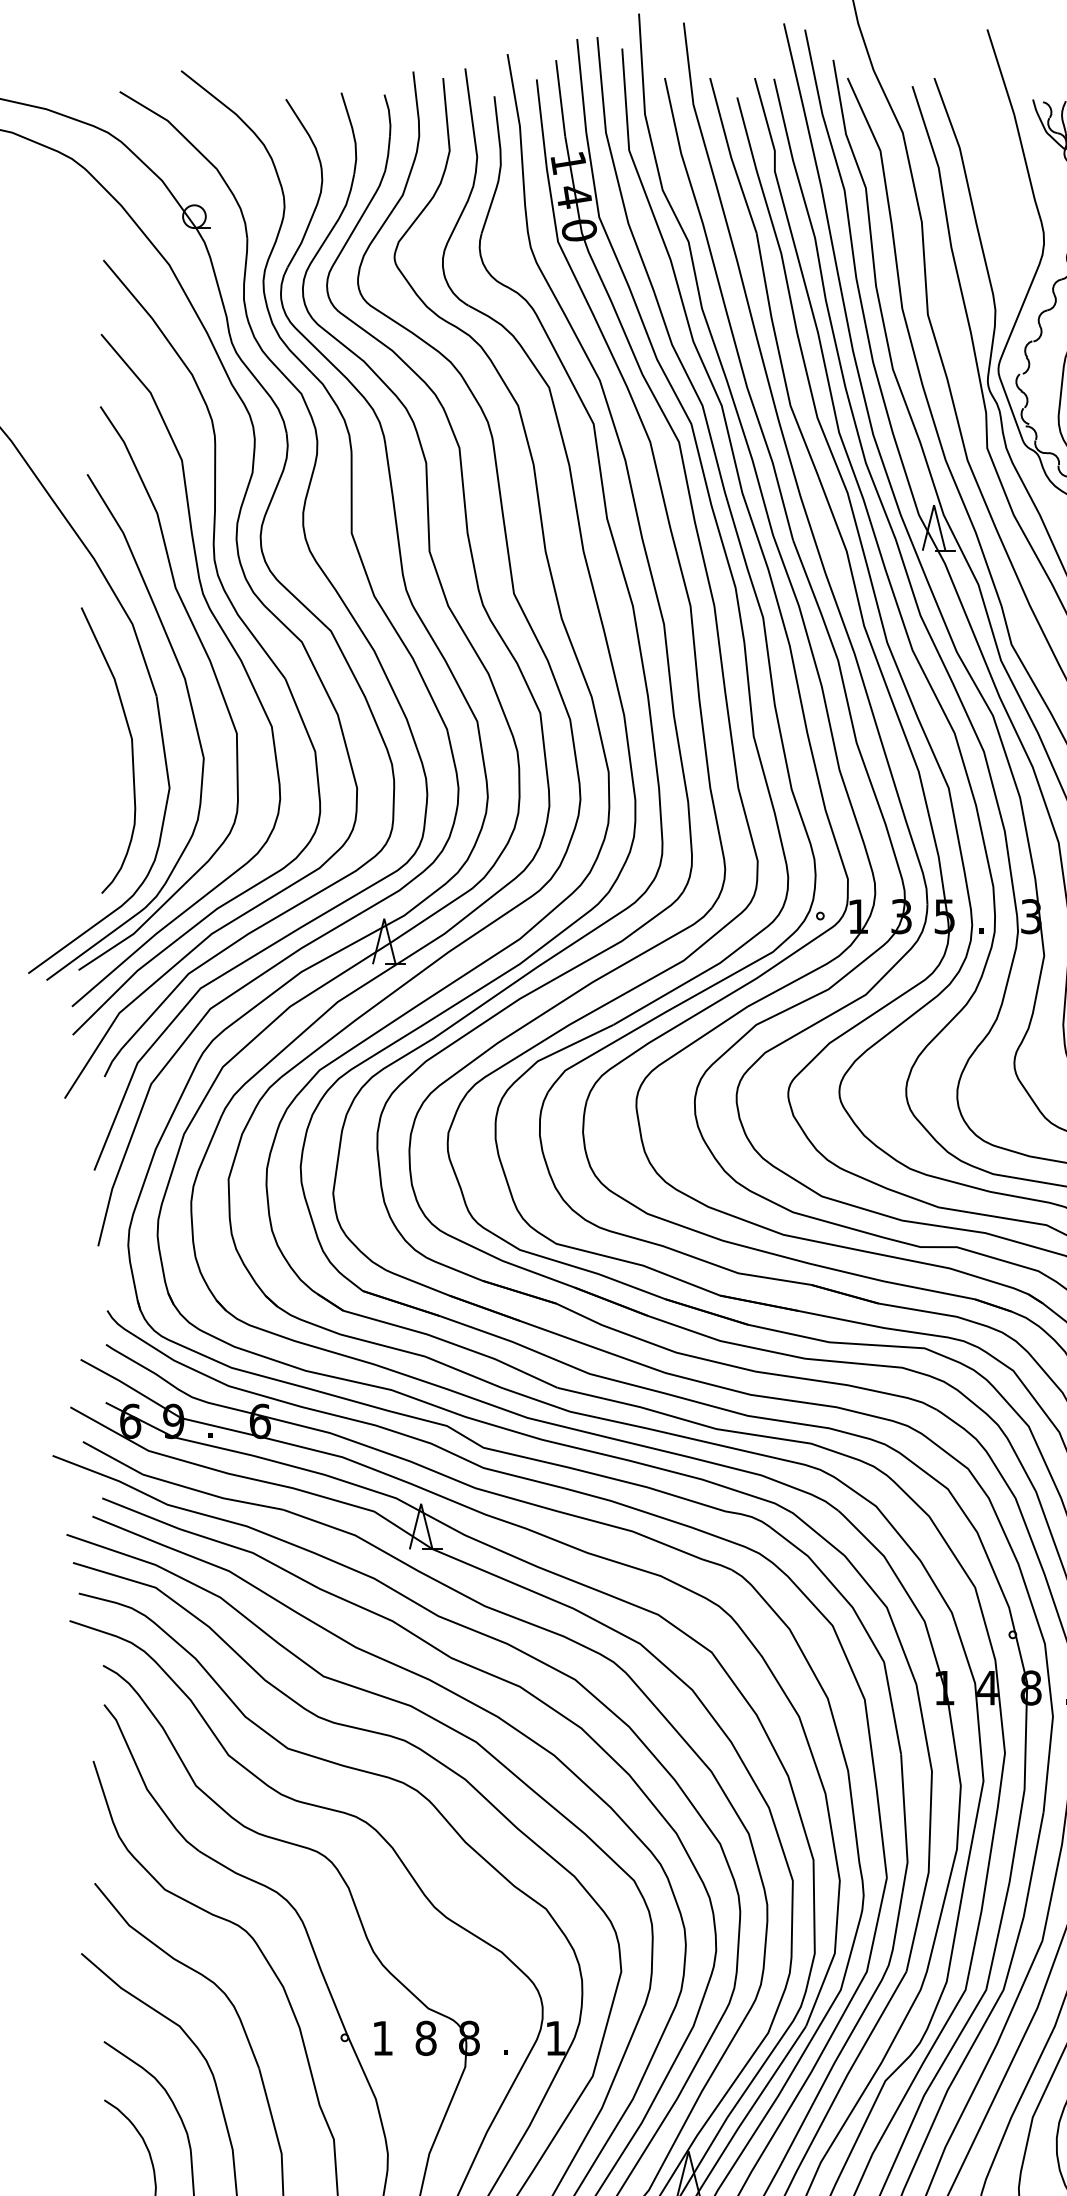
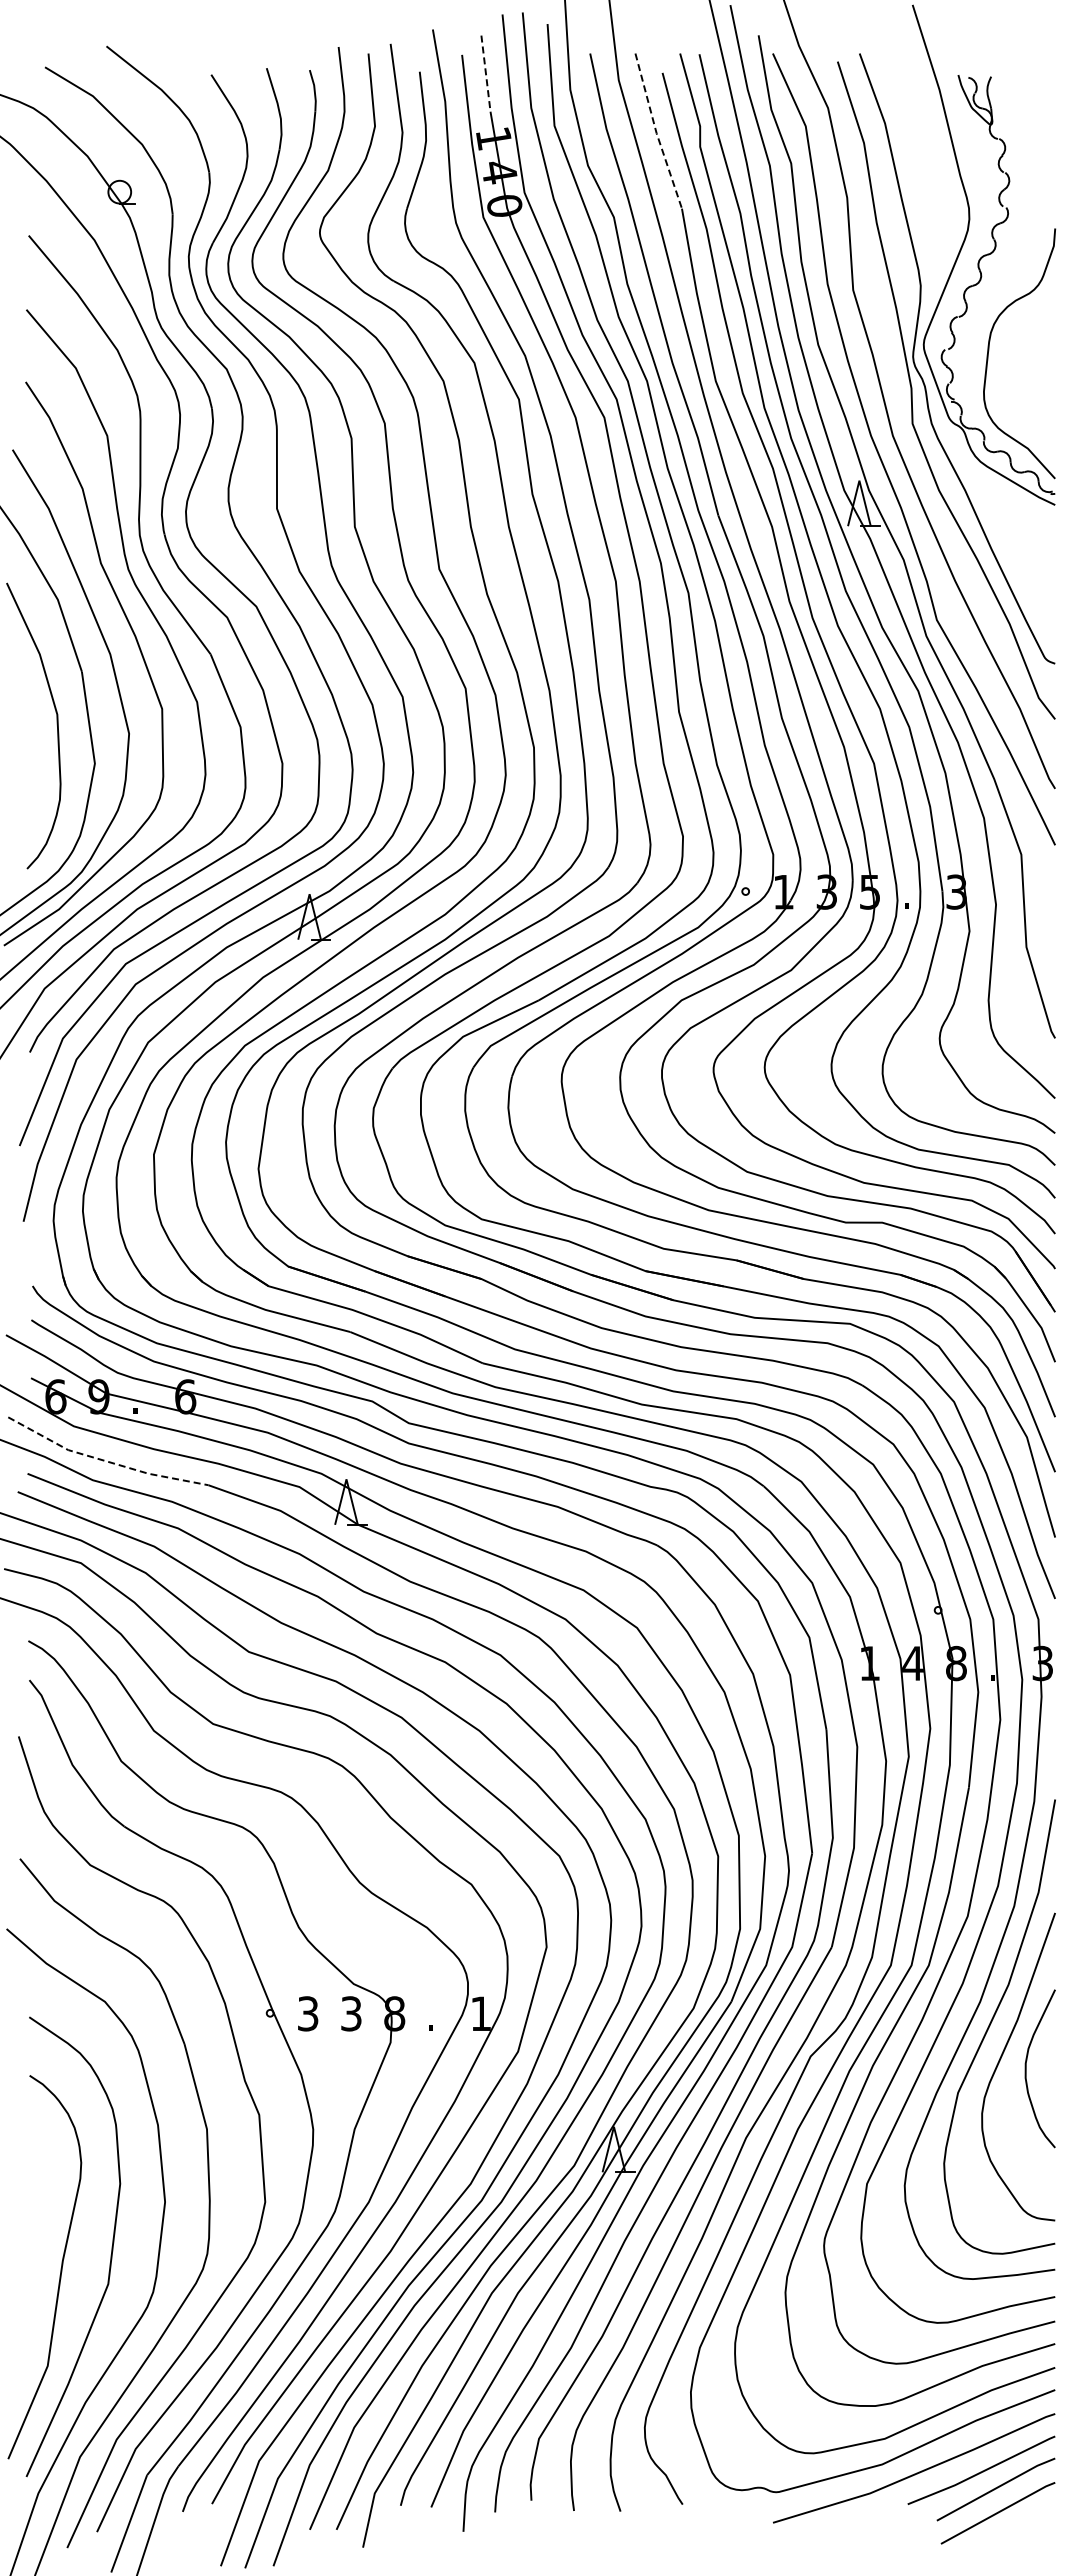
line: (561, 99) -> (486, 74), solid -> dashed
line: (731, 157) -> (656, 132), solid -> dashed
line: (179, 1485) -> (104, 1460), solid -> dashed
text: (383, 2038) -> (308, 2013), 1 -> 3
text: (426, 2038) -> (351, 2013), 8 -> 3

